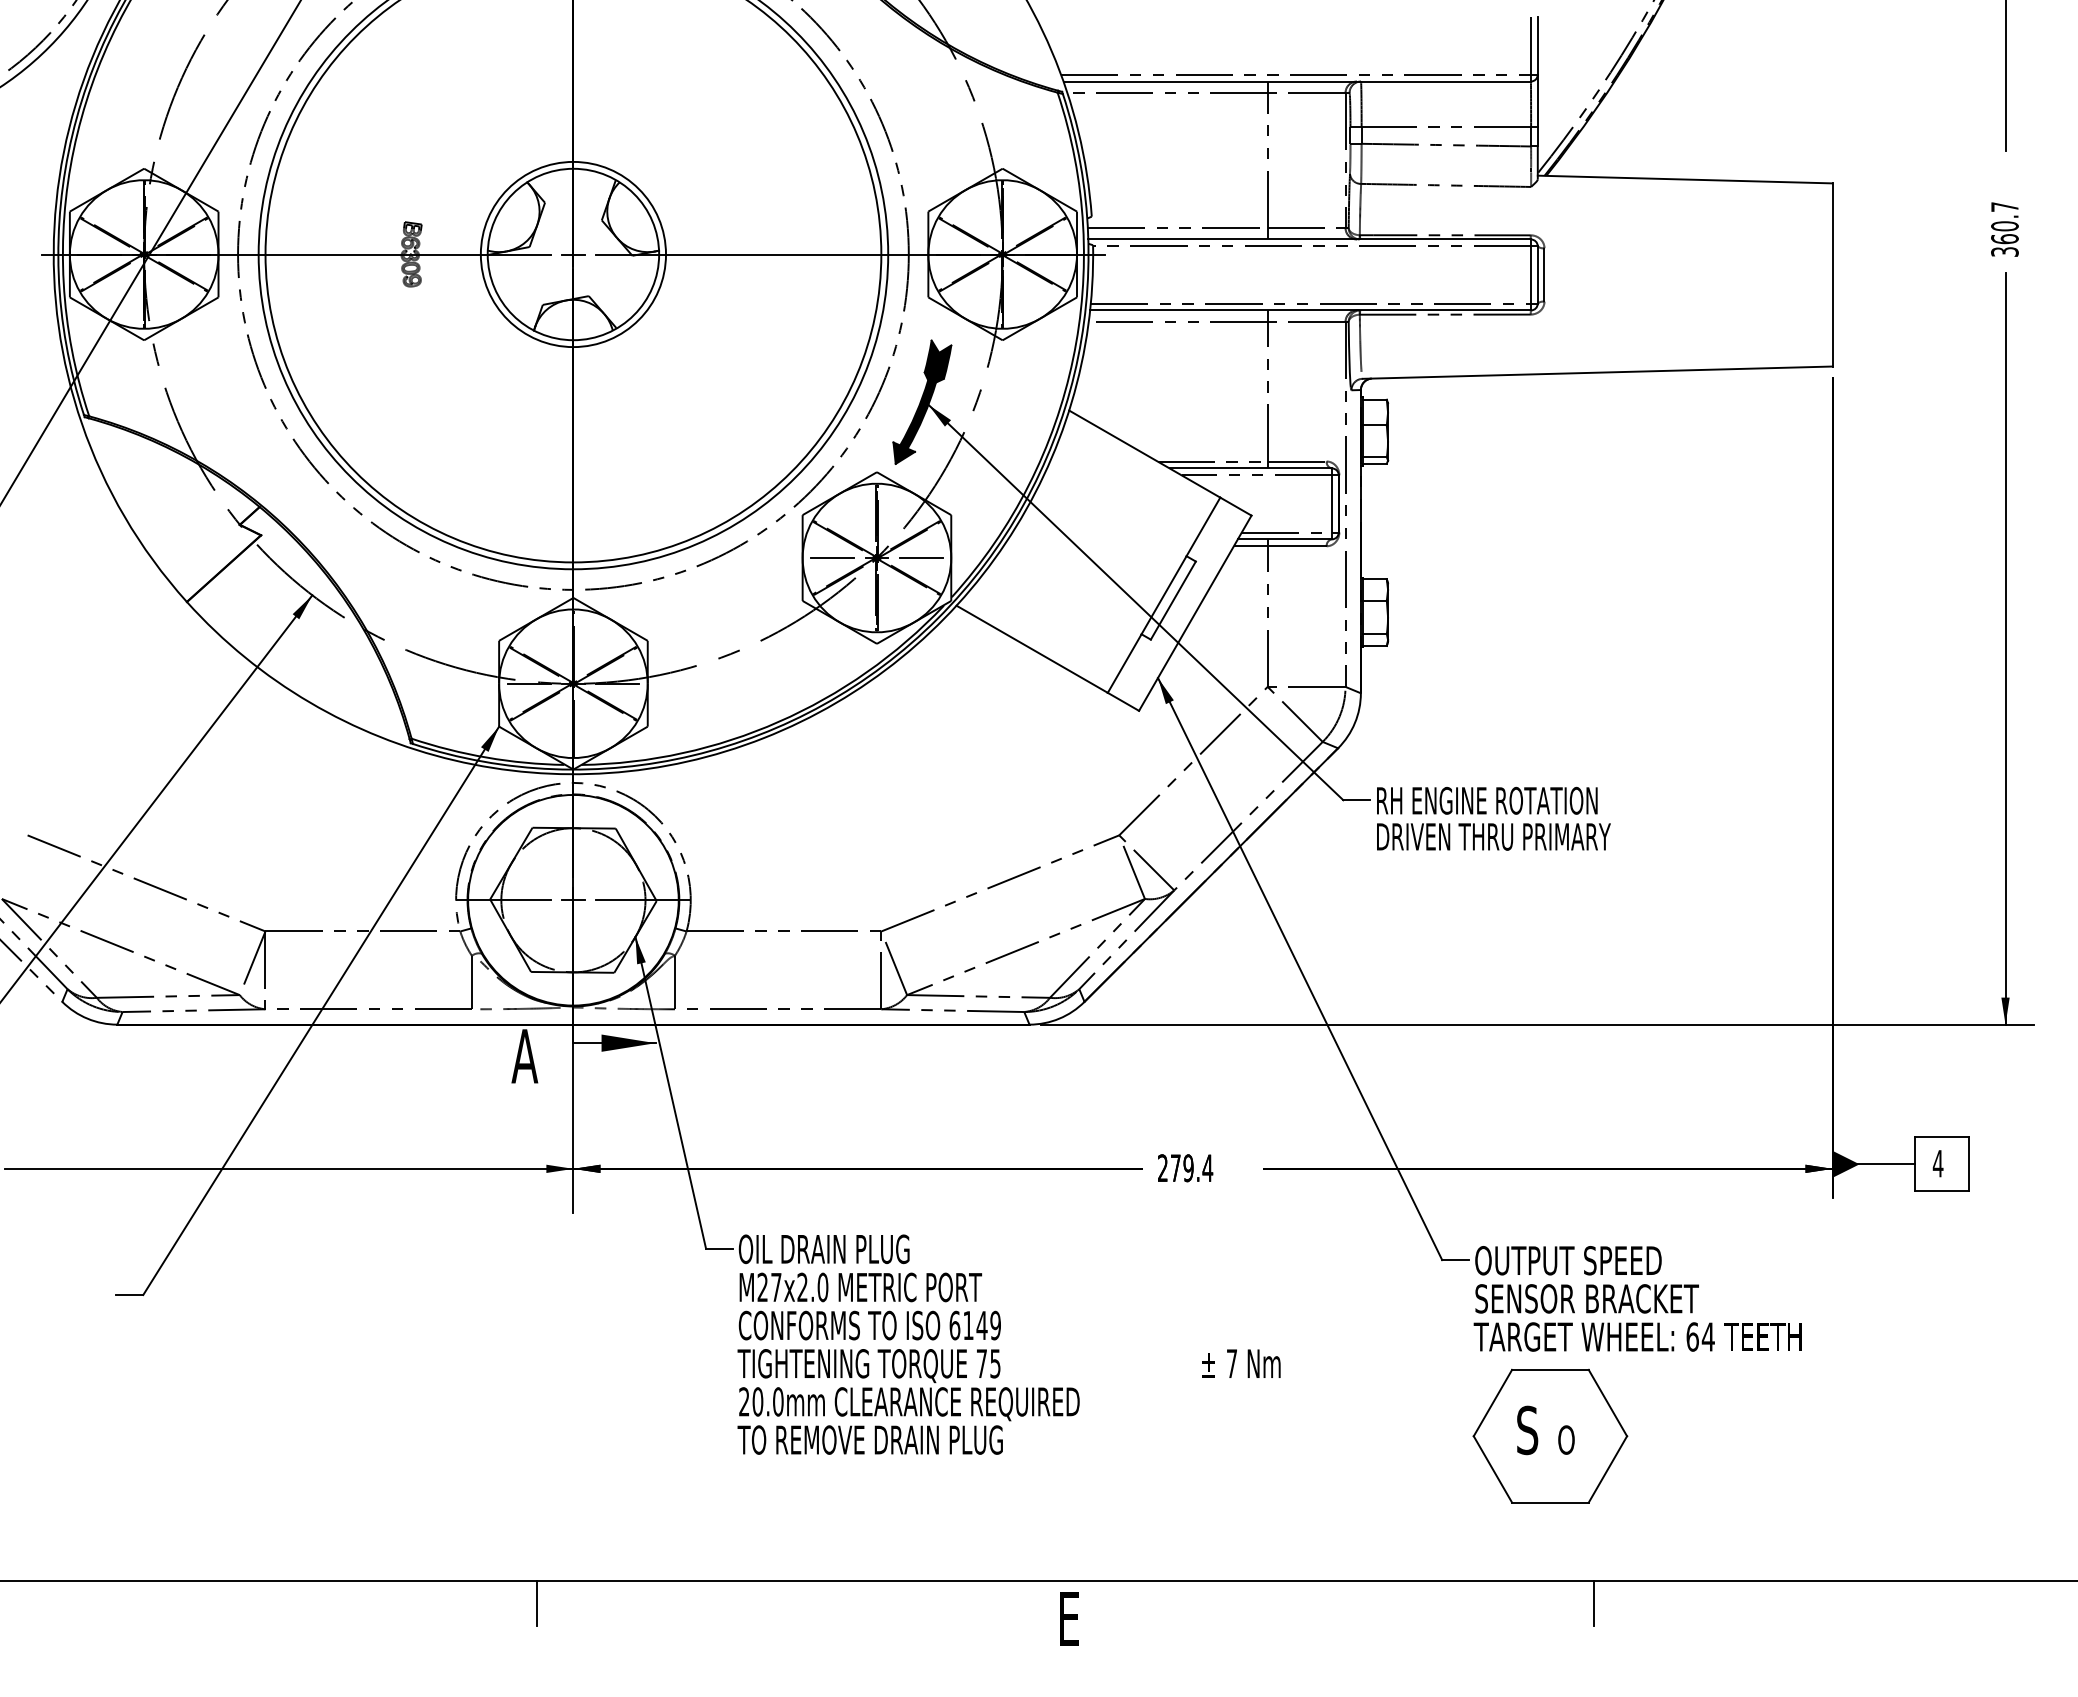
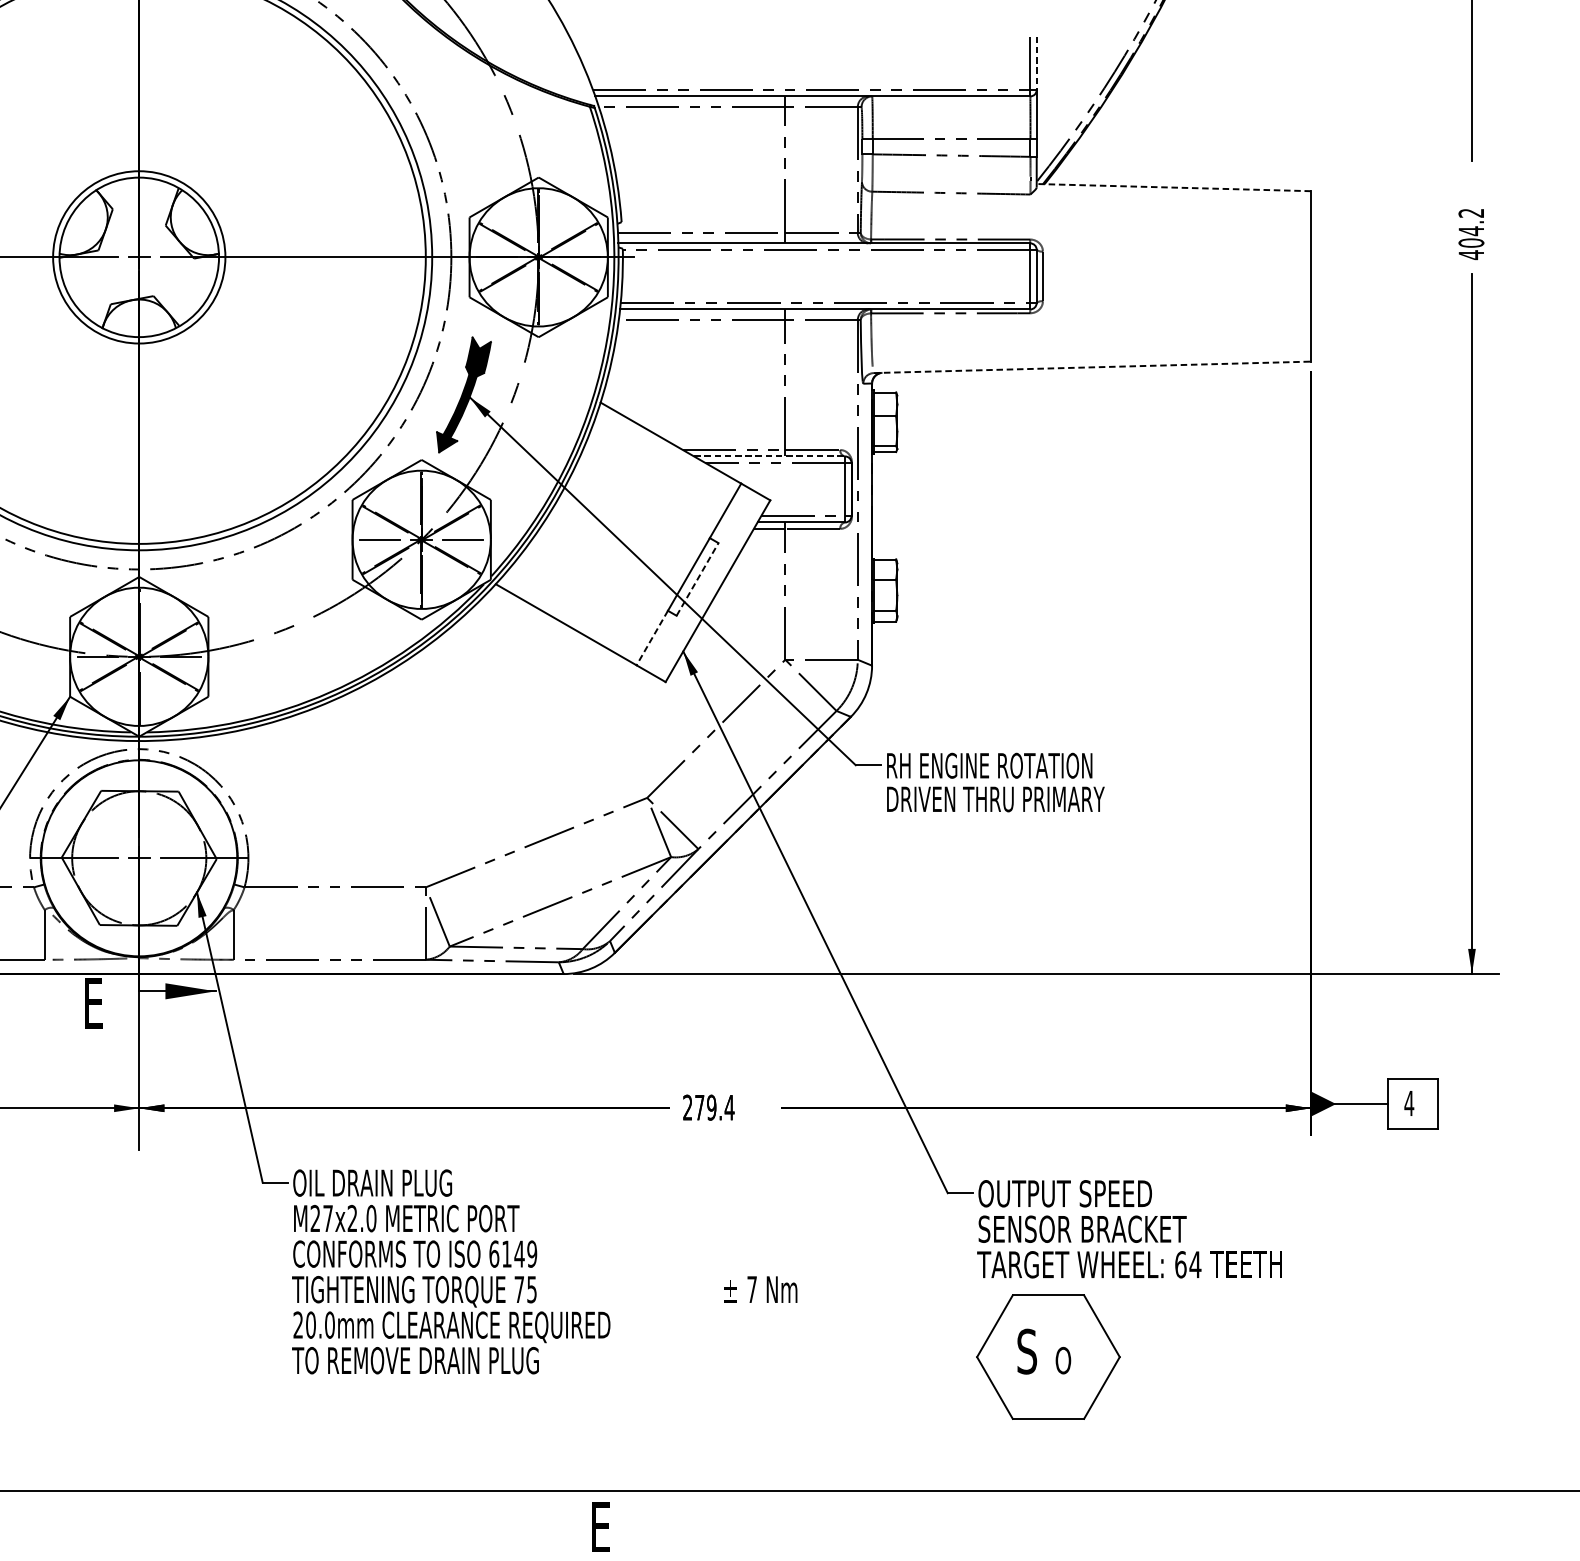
line: (1537, 46) -> (1036, 63), solid -> dashed
line: (1684, 179) -> (1173, 187), solid -> dashed
text: (2004, 229) -> (1471, 234), 360.7 -> 404.2
line: (1598, 372) -> (1093, 367), solid -> dashed
line: (1251, 468) -> (770, 456), solid -> dashed
line: (1173, 600) -> (697, 579), solid -> dashed
line: (1124, 663) -> (652, 637), solid -> dashed
text: (524, 1056) -> (93, 1003), A -> E
line: (537, 1602) -> (105, 1511), removed
line: (1594, 1602) -> (1089, 1511), removed

